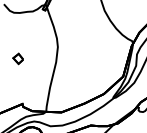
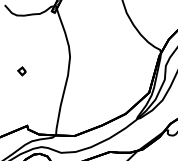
part: (17, 59) -> (21, 71), size x0.62

